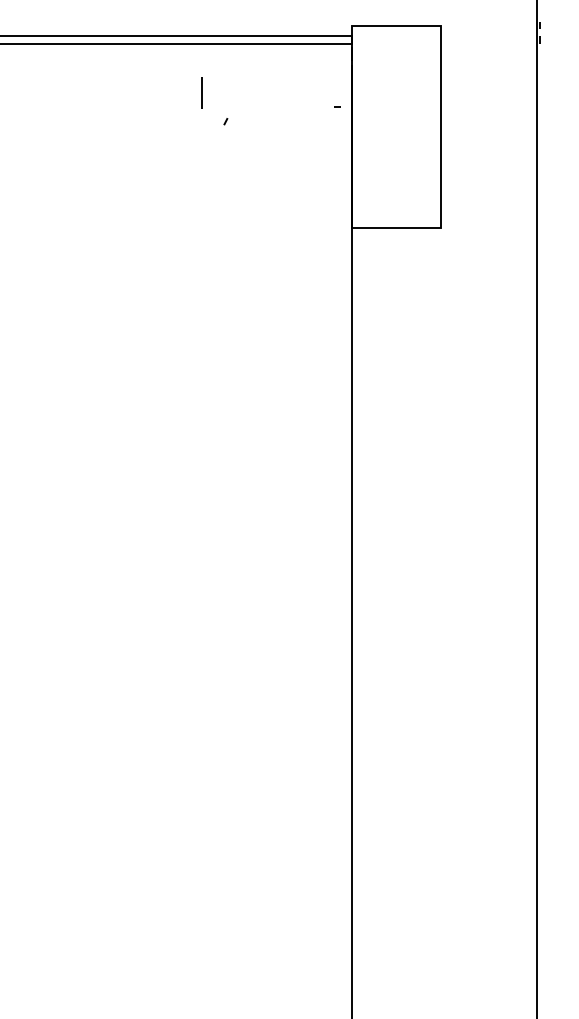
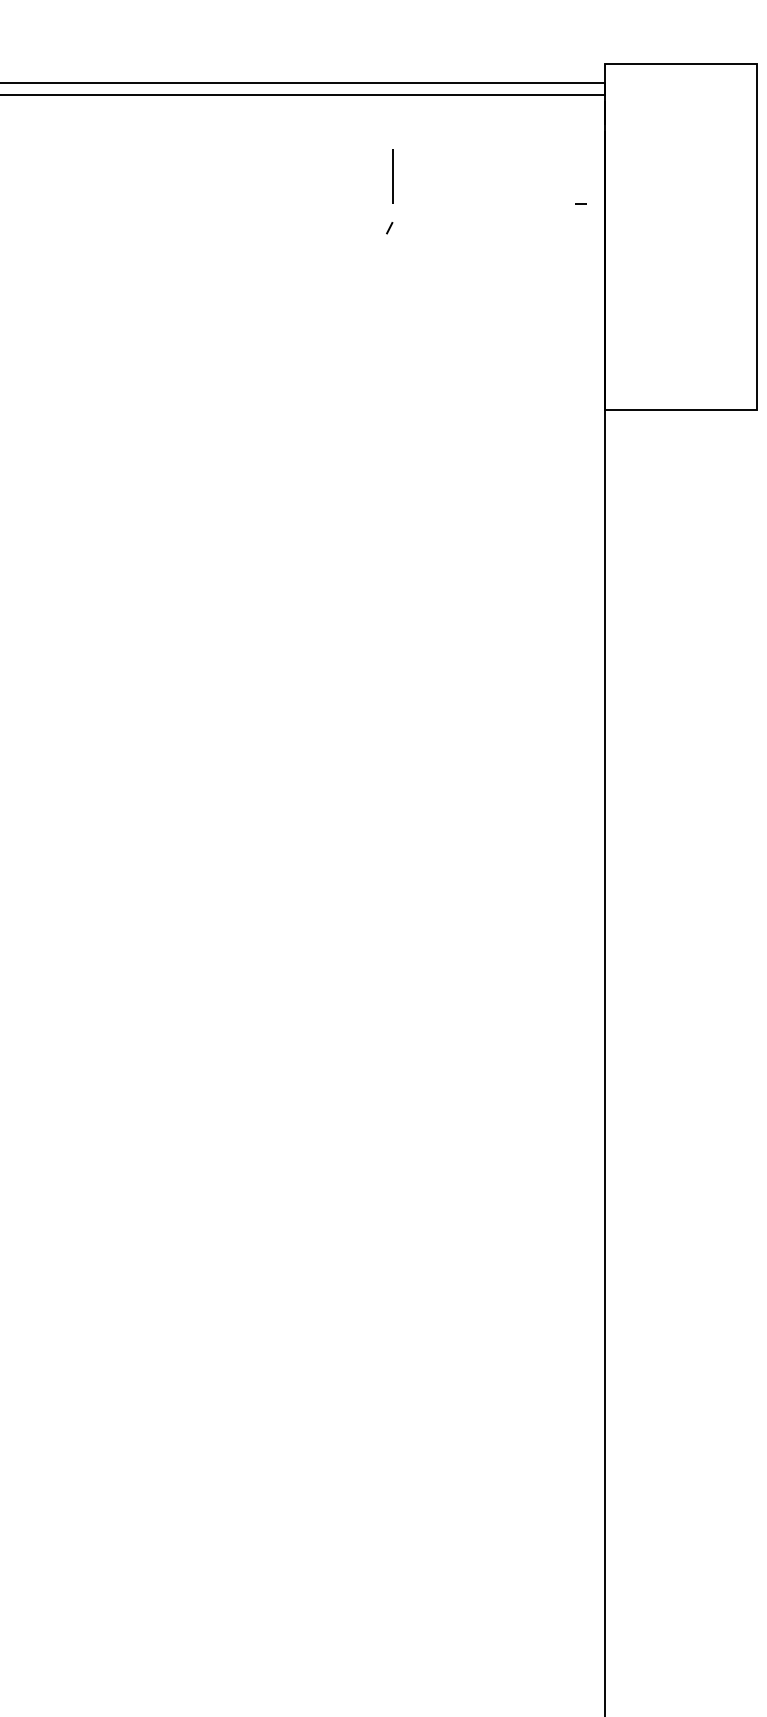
line: (201, 92) -> (392, 174), moved

